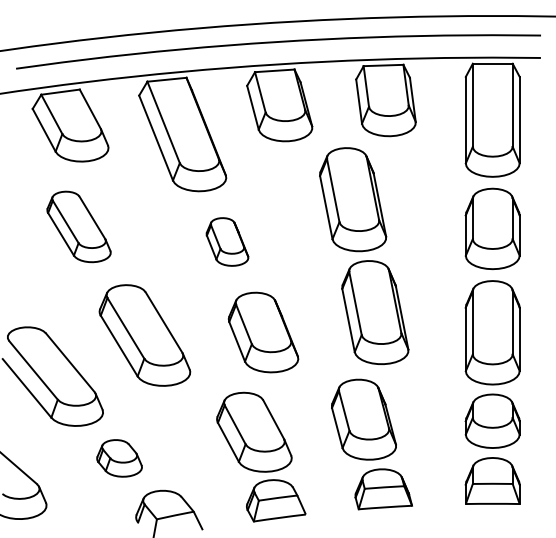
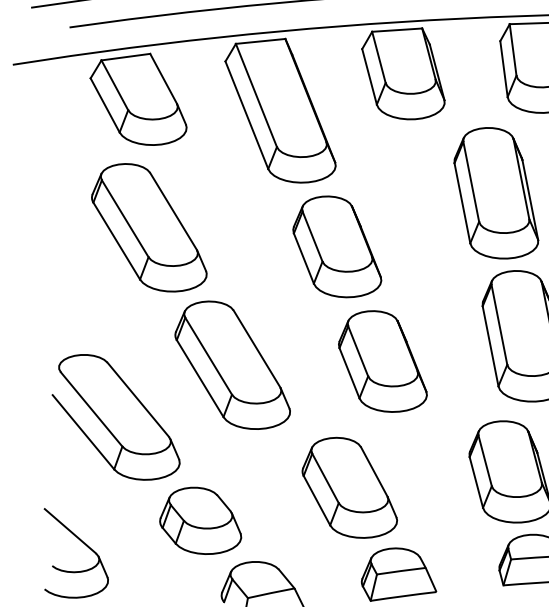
part: (78, 226) -> (148, 227), size x1.43
part: (227, 241) -> (337, 246), size x1.67
part: (254, 431) -> (349, 486), moved
part: (119, 458) -> (200, 521), size x1.43

